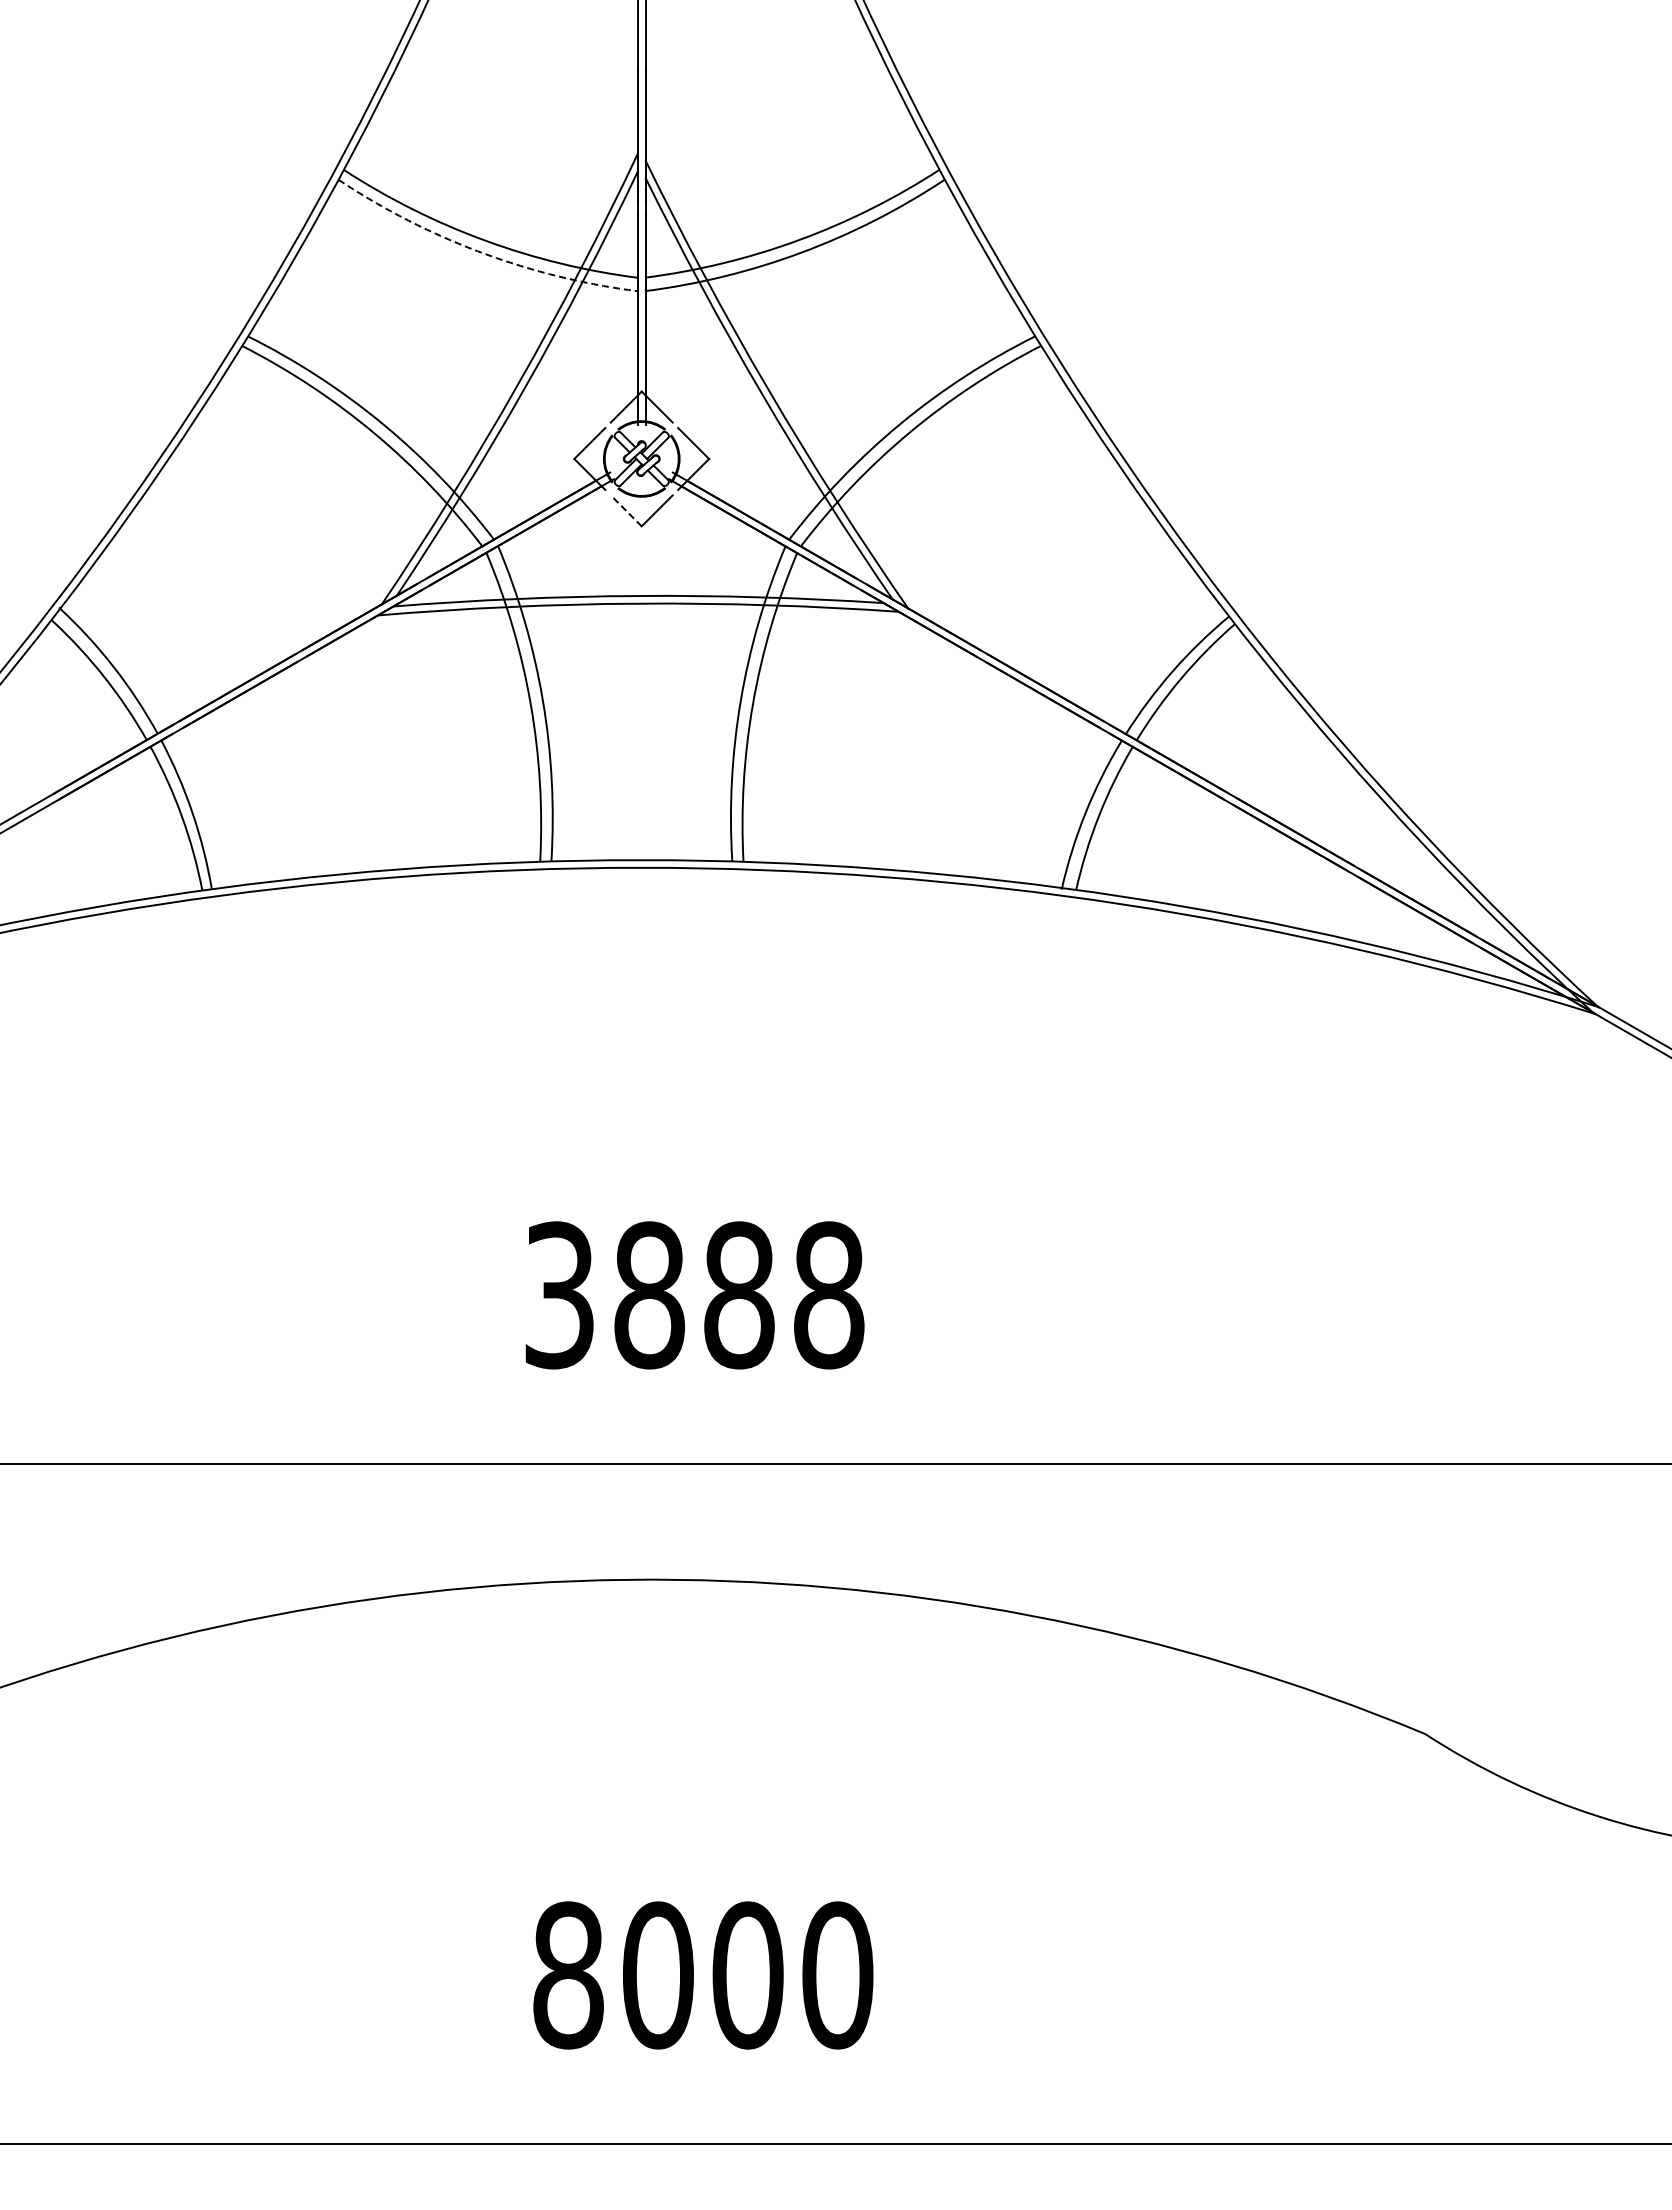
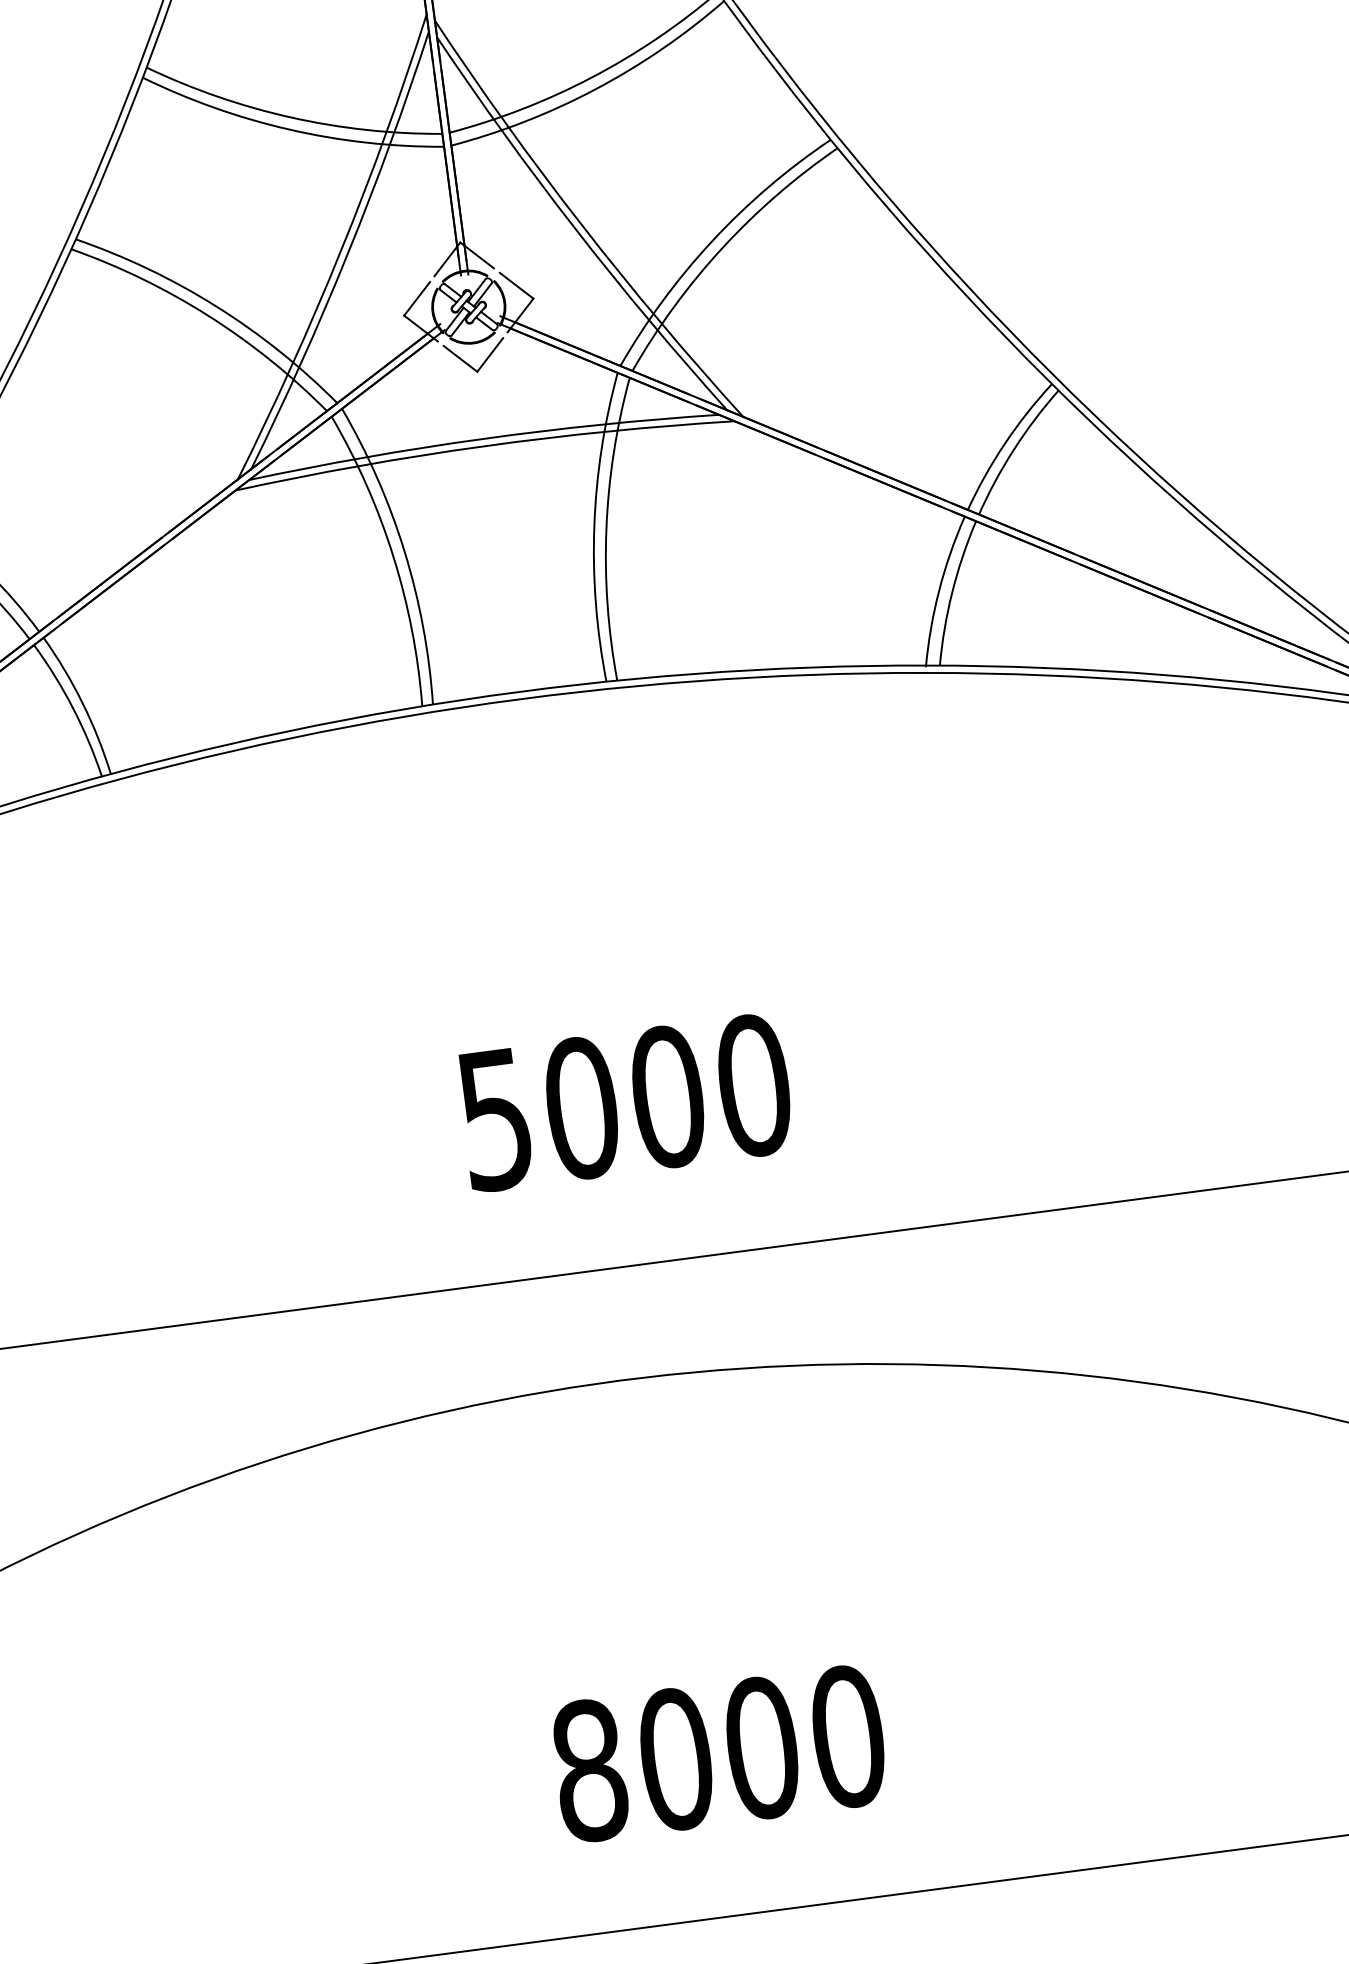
arc: (482, 252) -> (290, 129), dashed -> solid
line: (626, 510) -> (460, 358), dashed -> solid
text: (694, 1295) -> (625, 1102), 3888 -> 5000

